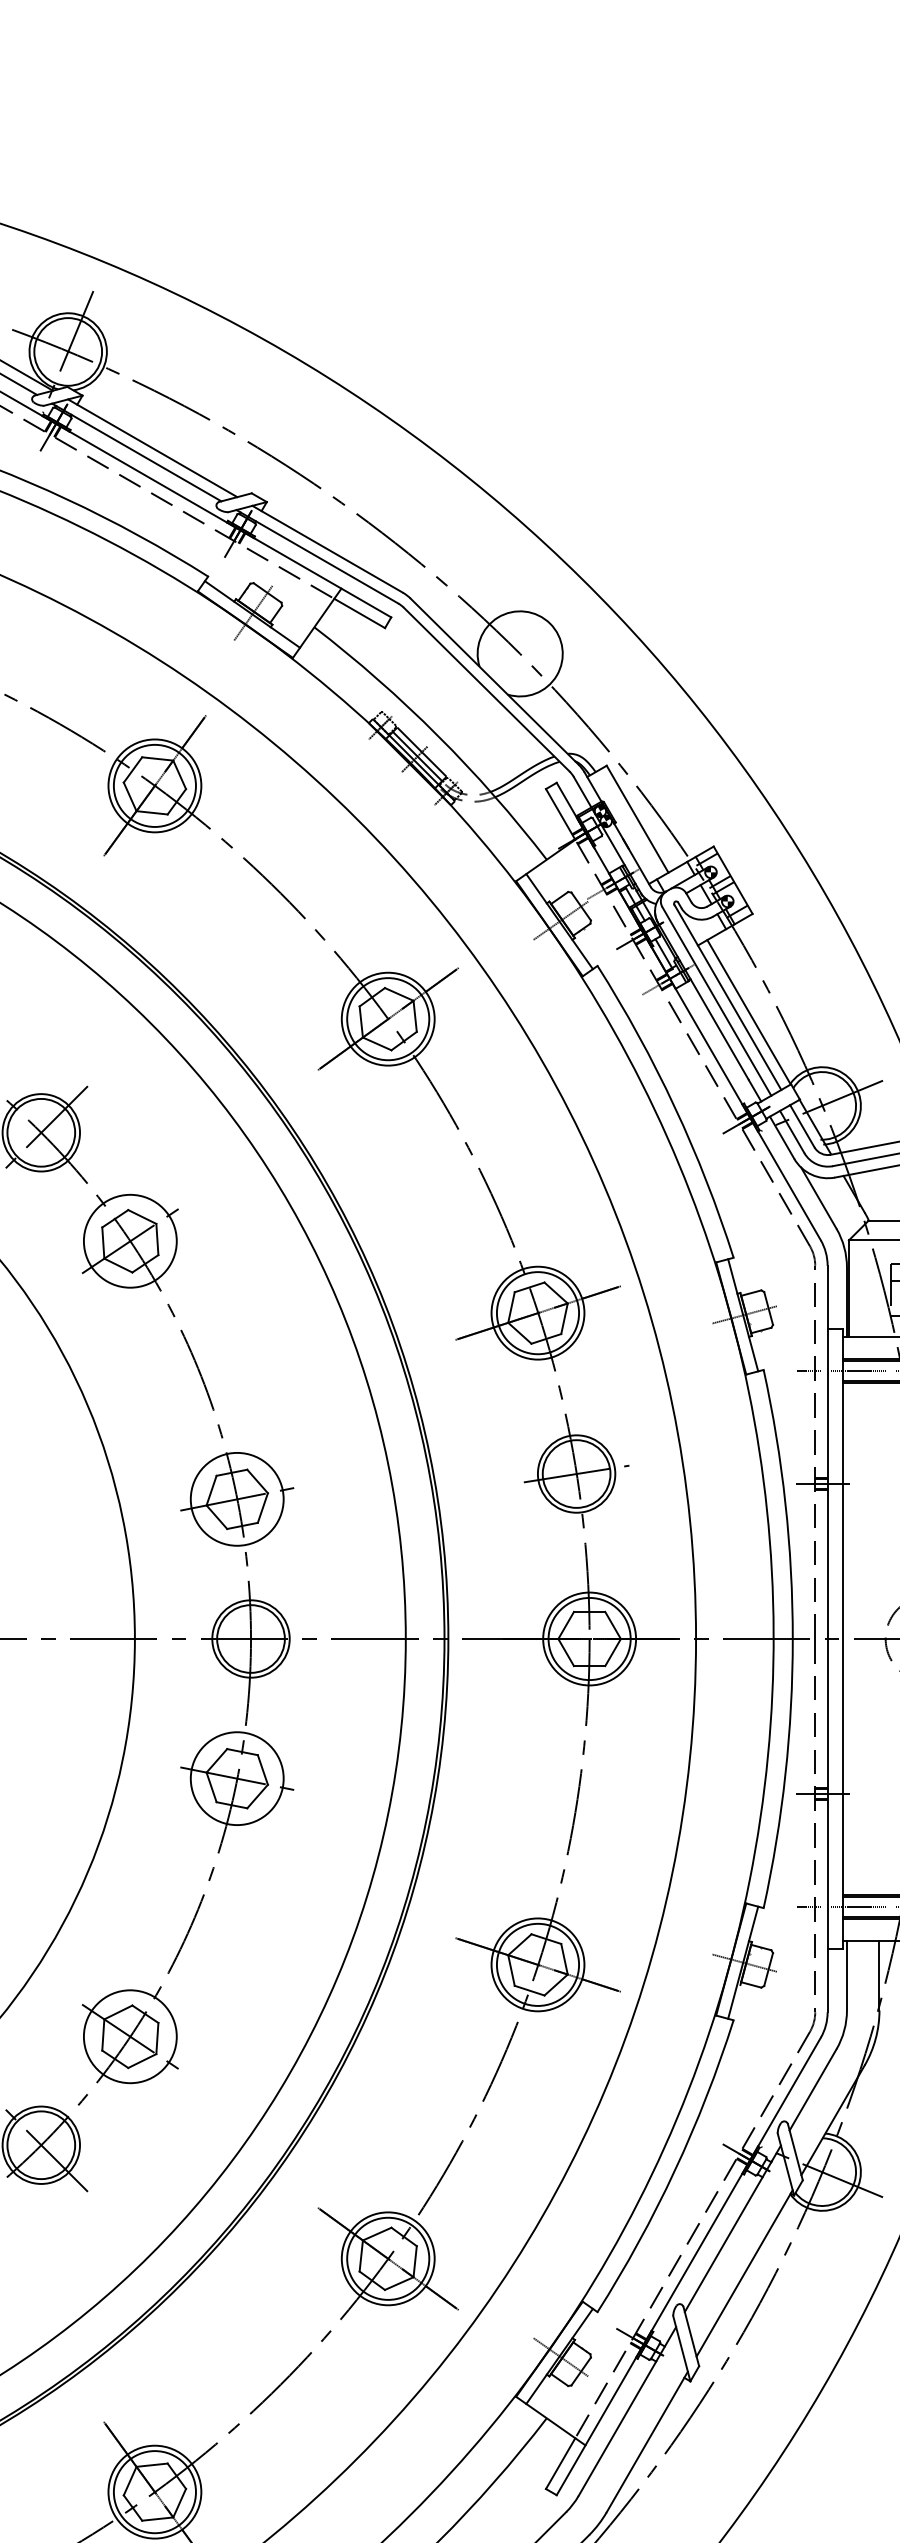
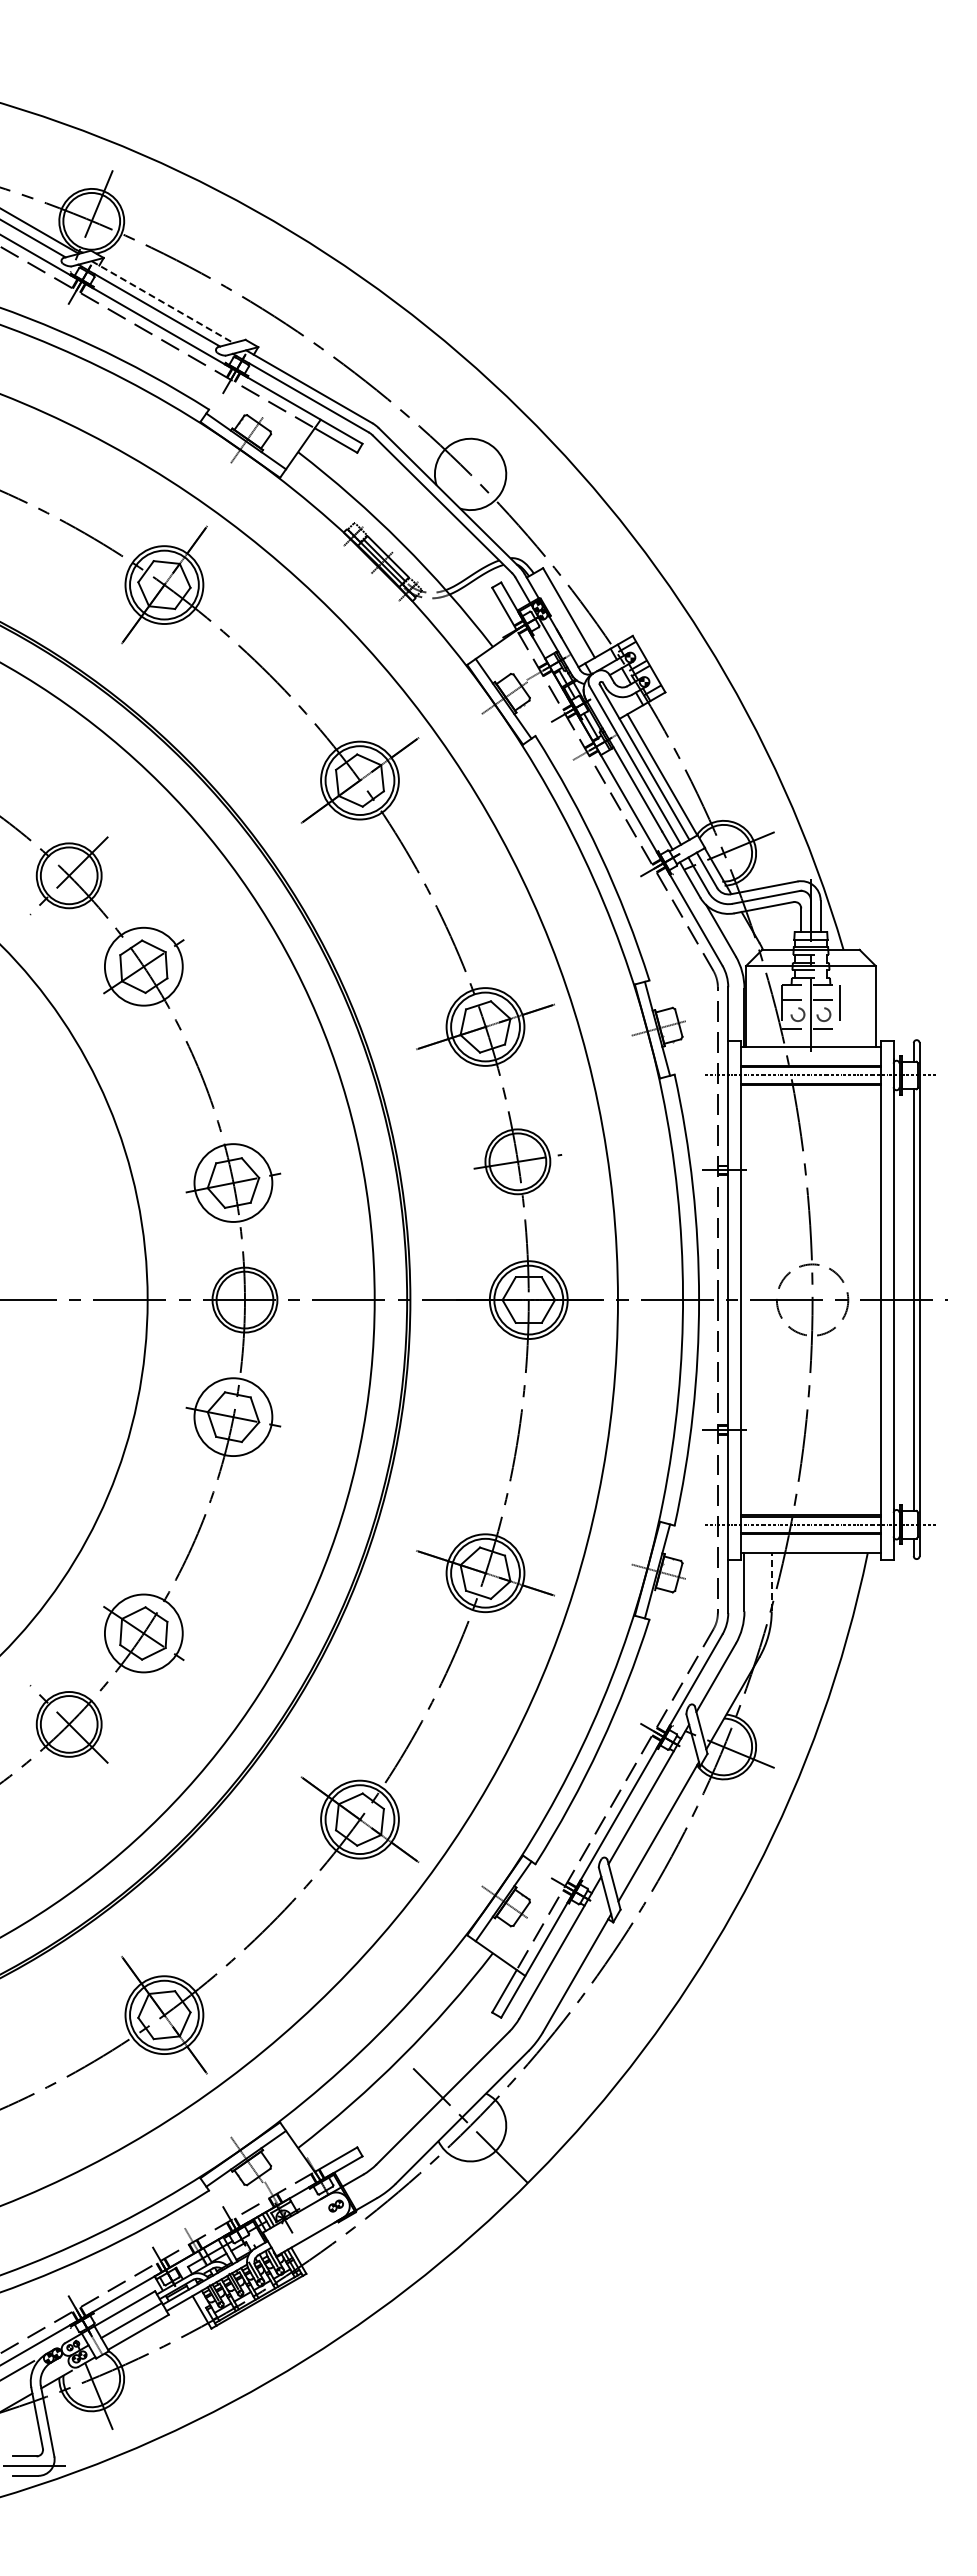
line: (152, 448) -> (162, 302), solid -> dashed
line: (879, 1974) -> (771, 1581), solid -> dashed

